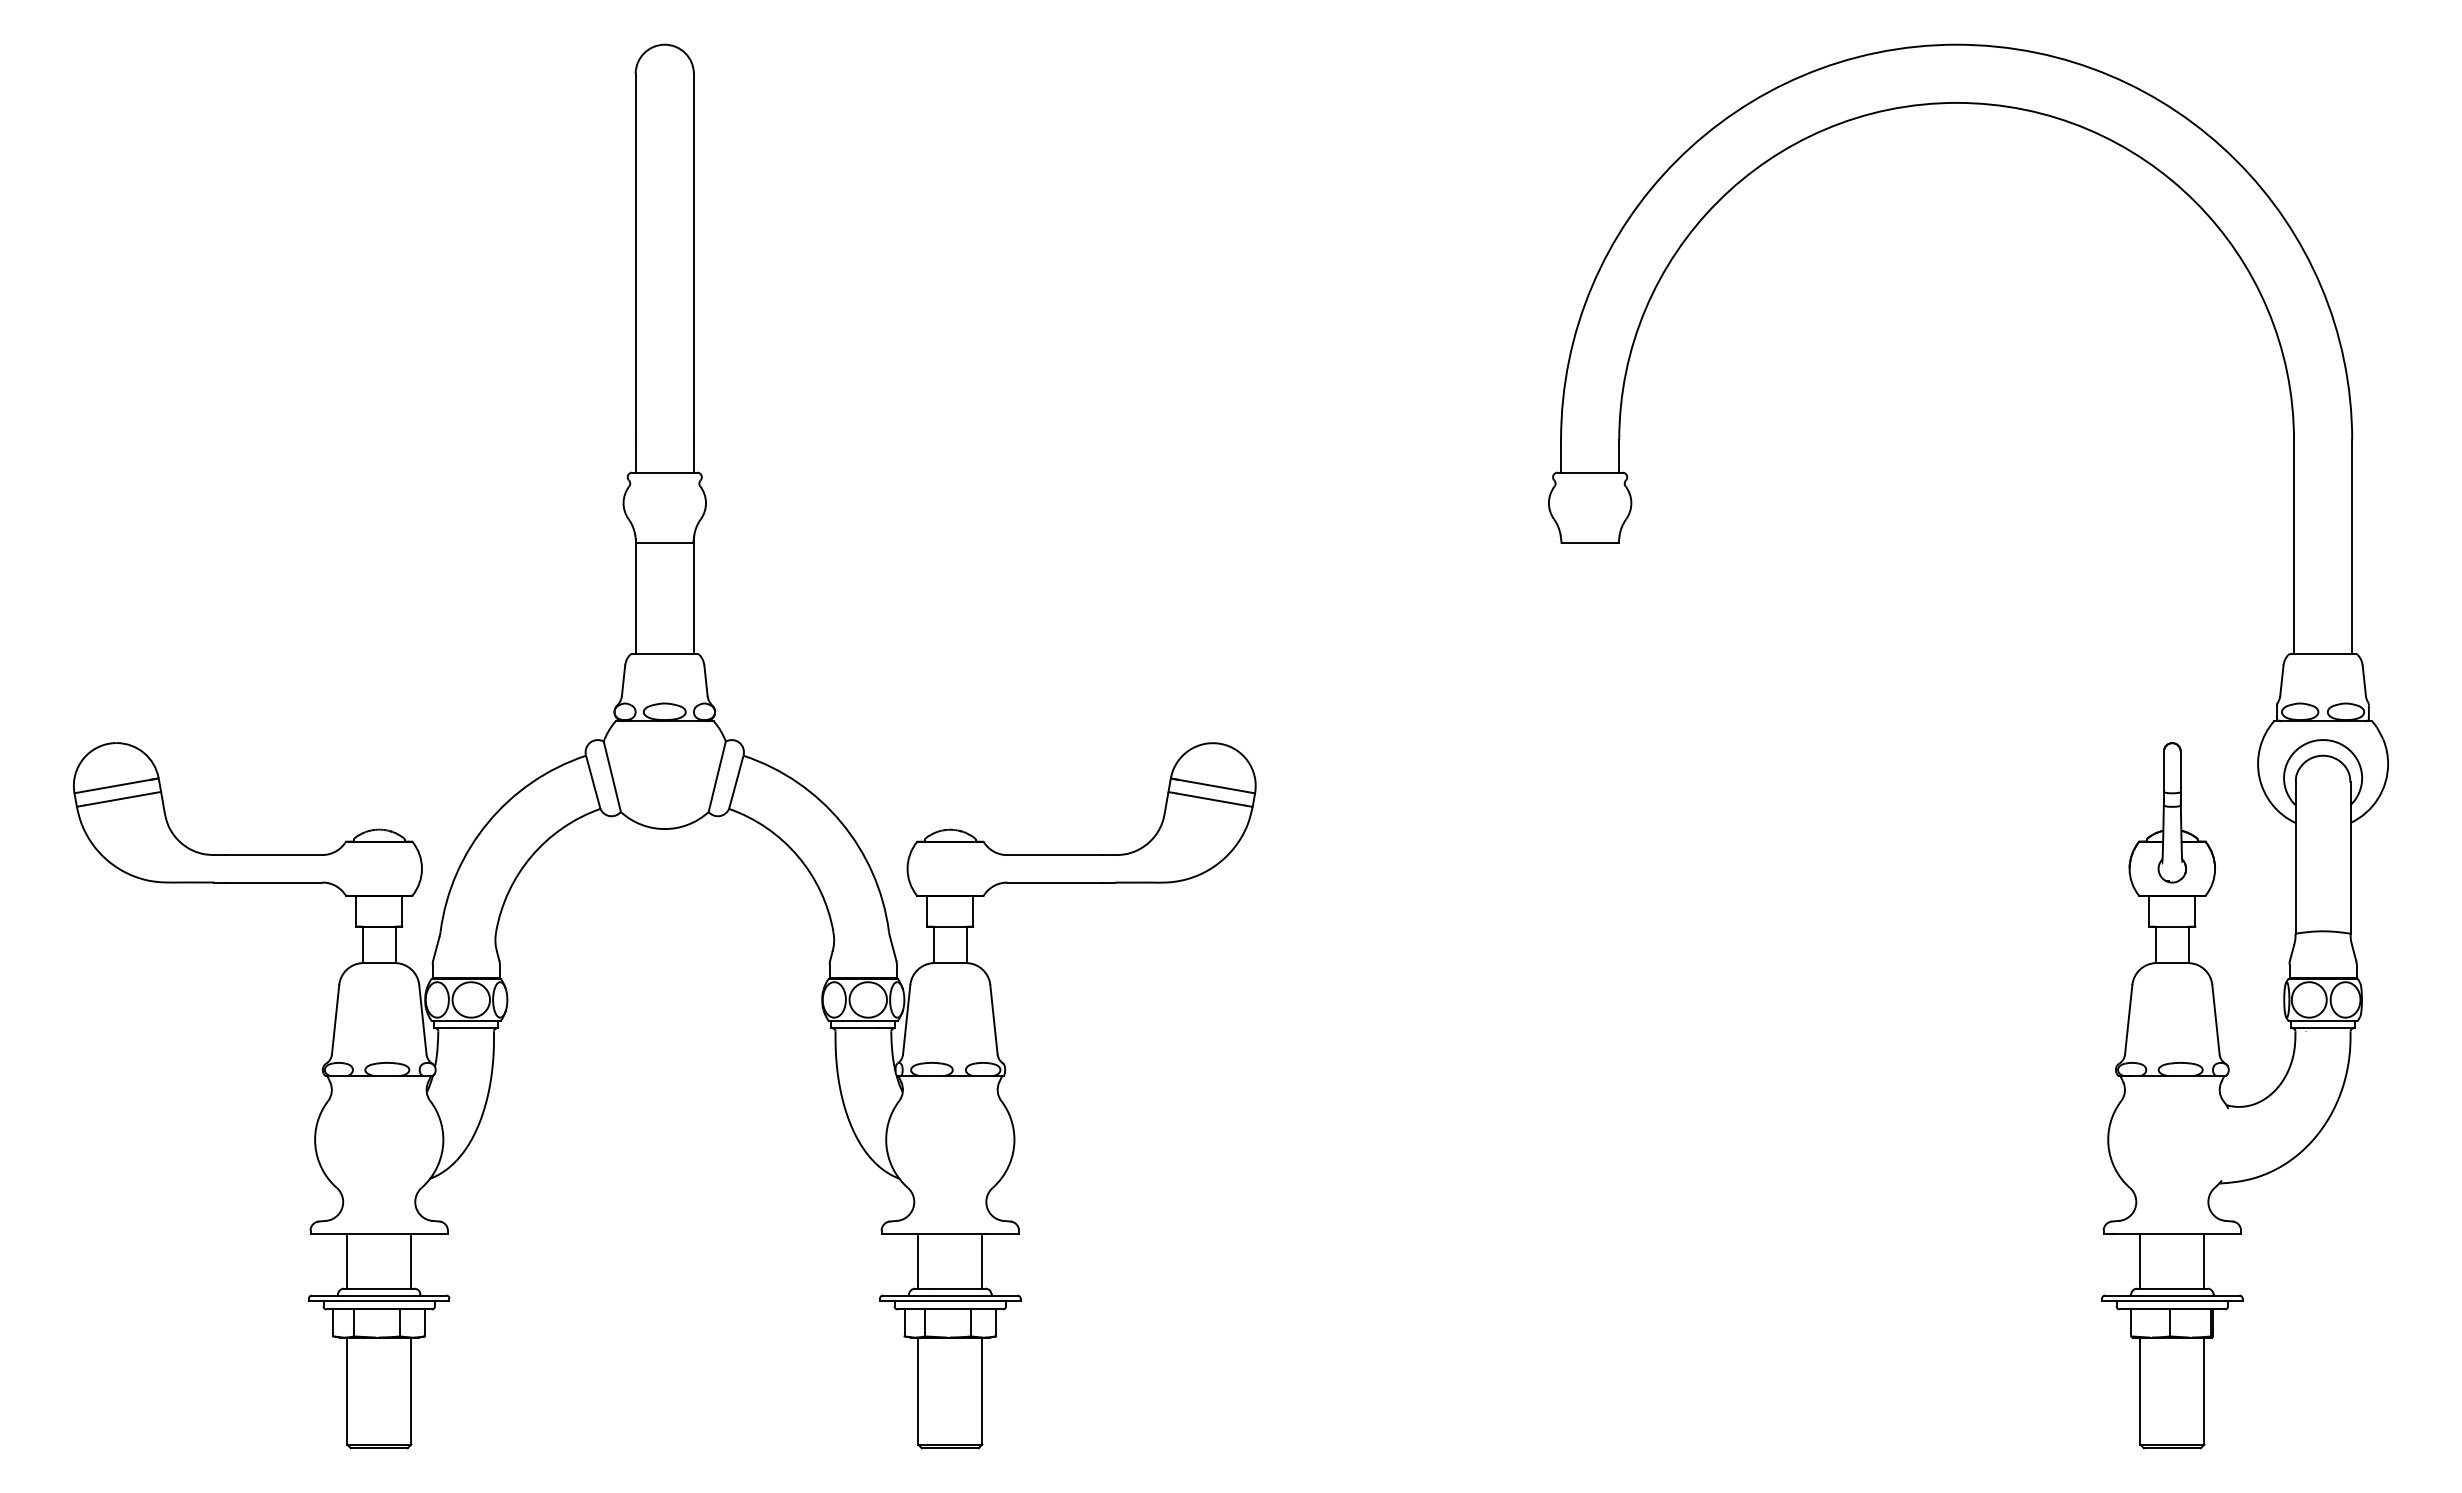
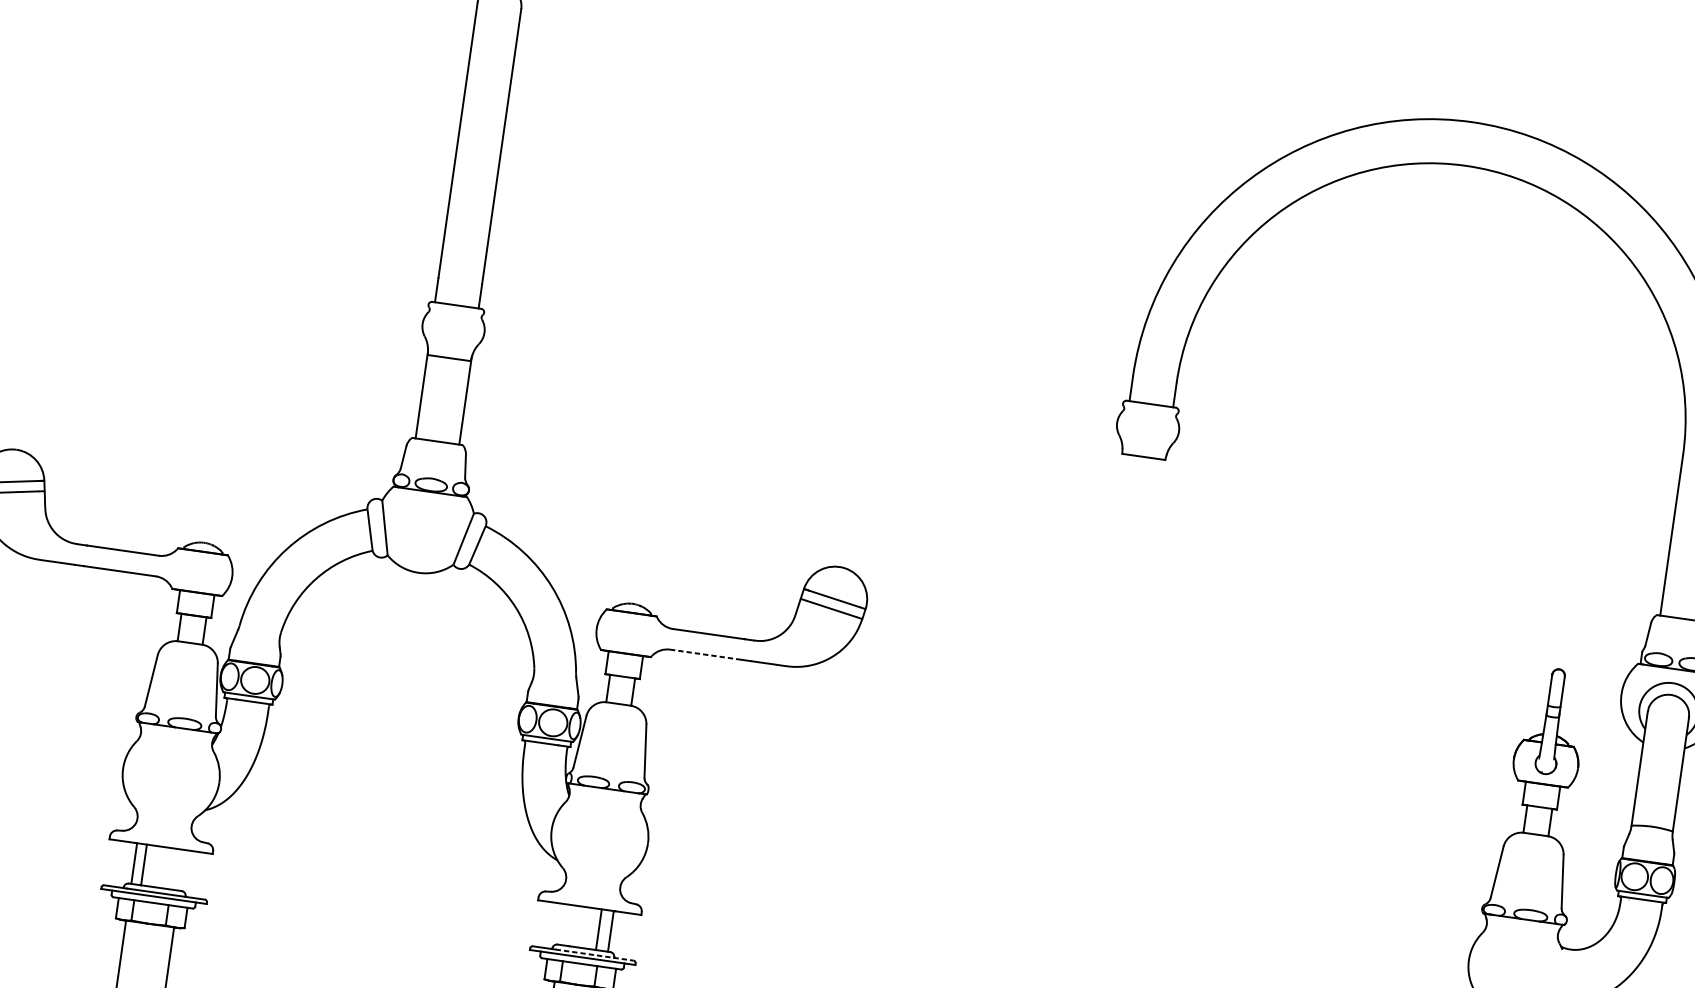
line: (1055, 882) -> (706, 654), solid -> dashed
line: (411, 1261) -> (144, 864), moved
line: (918, 1261) -> (599, 929), moved
line: (965, 1295) -> (594, 955), solid -> dashed

